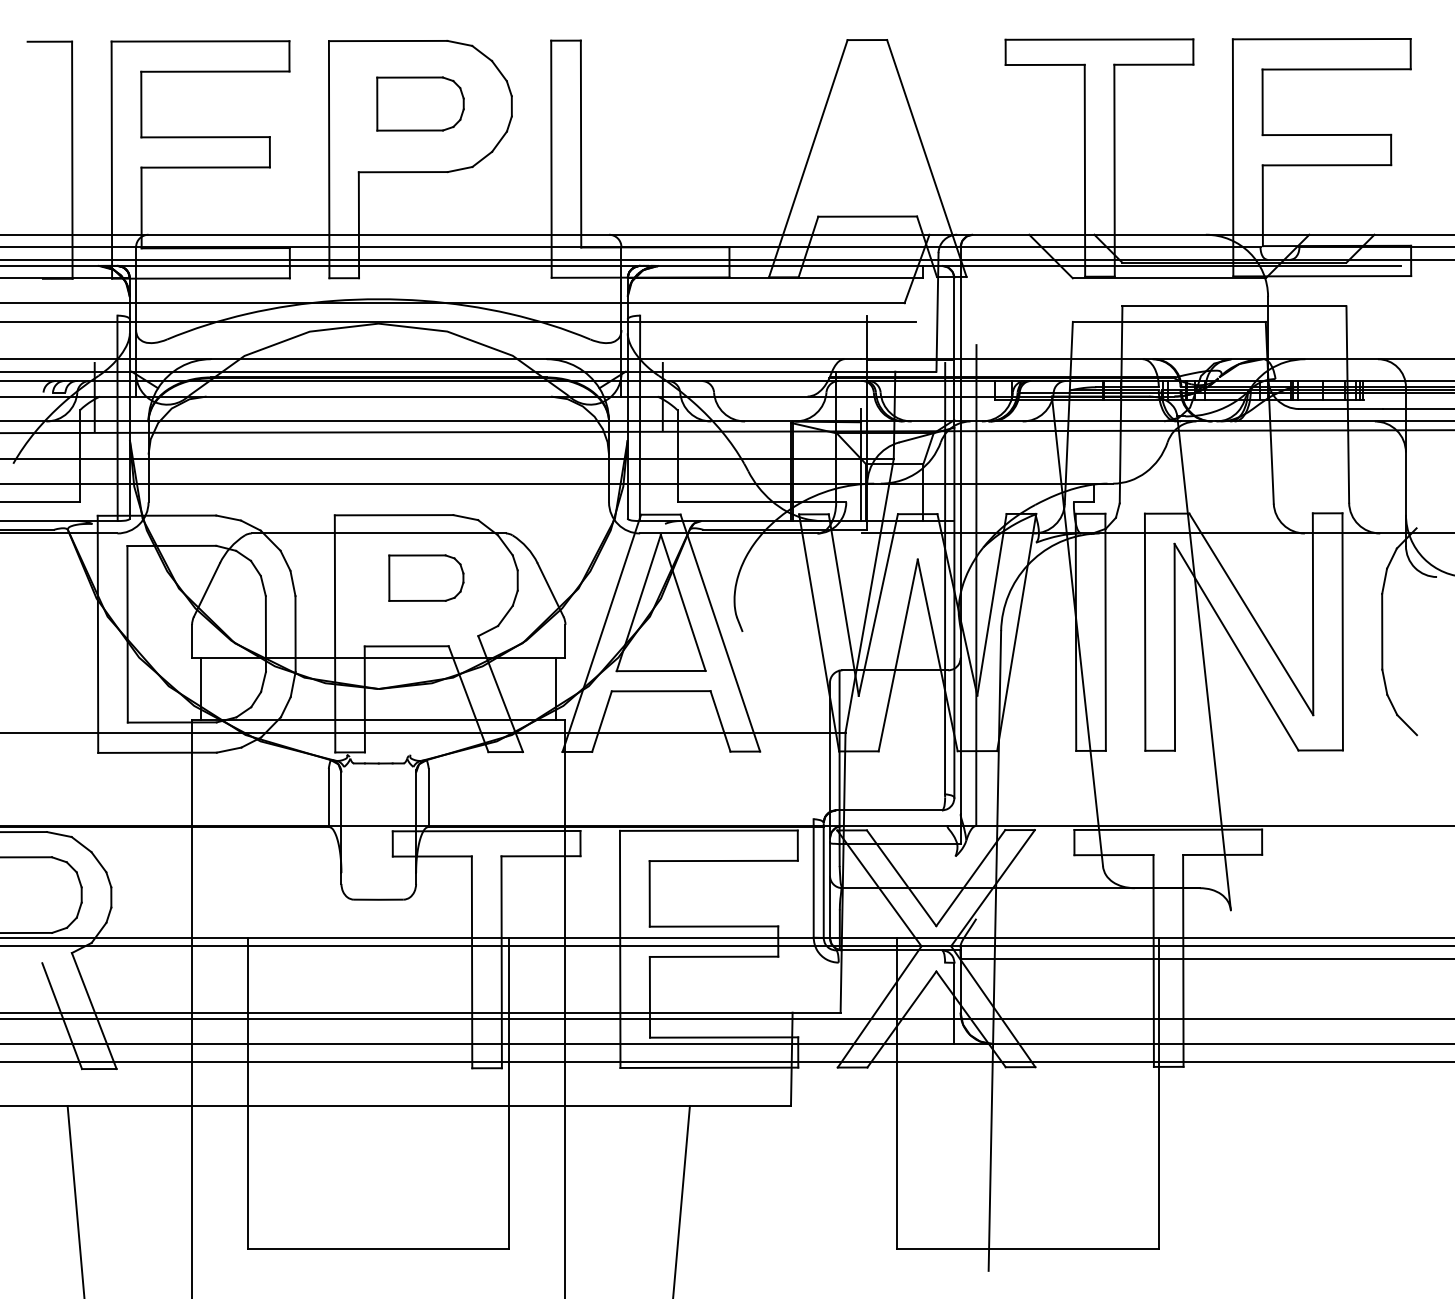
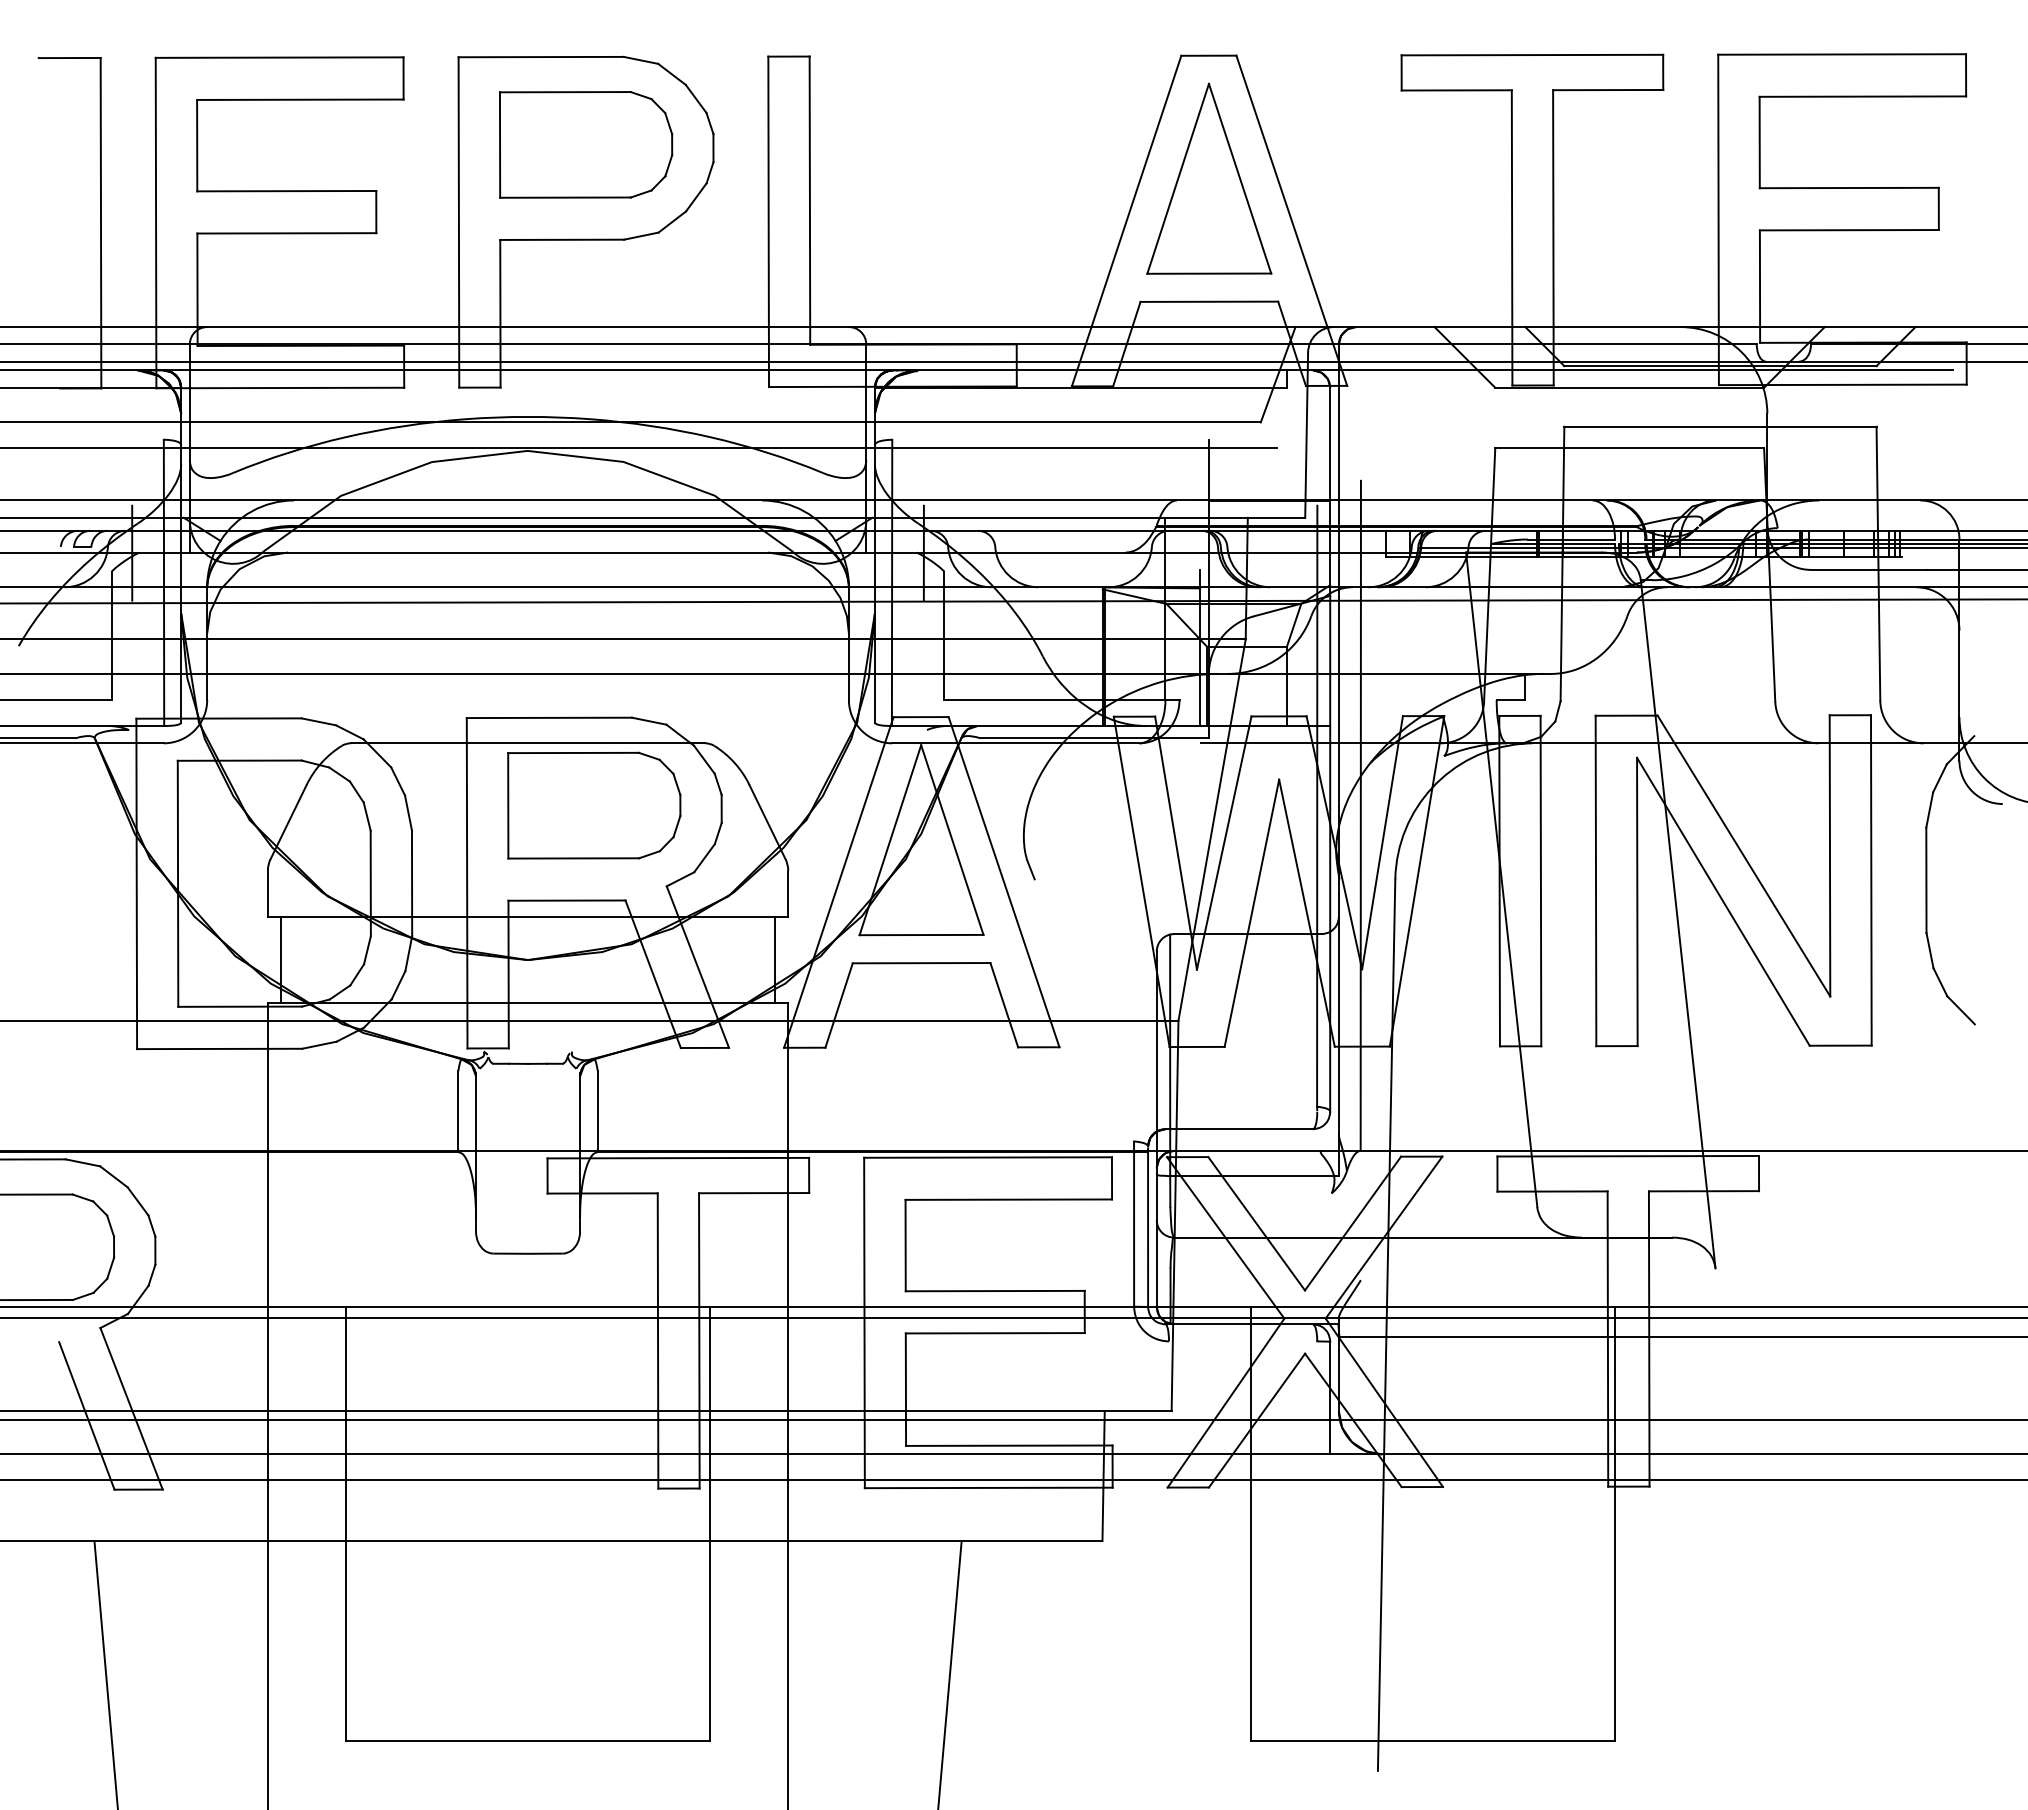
part: (420, 103) -> (586, 144), size x1.43
part: (867, 128) -> (1209, 178), added
part: (426, 578) -> (594, 805), size x1.67

